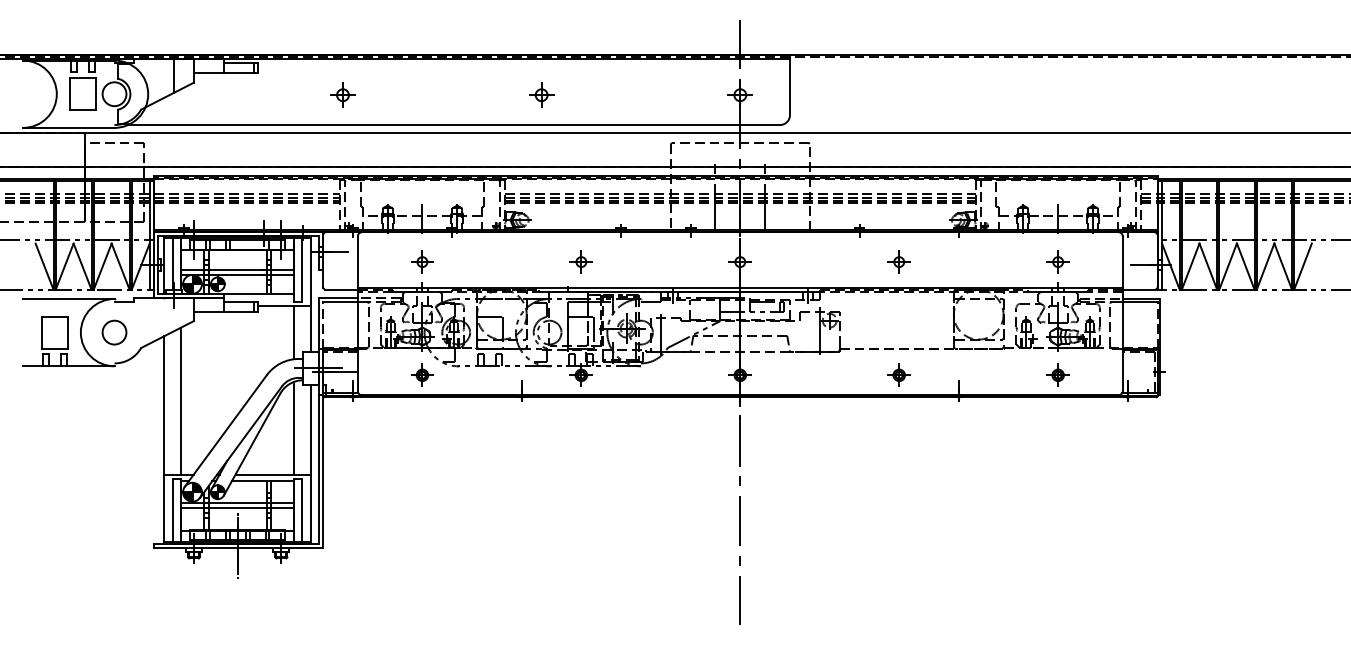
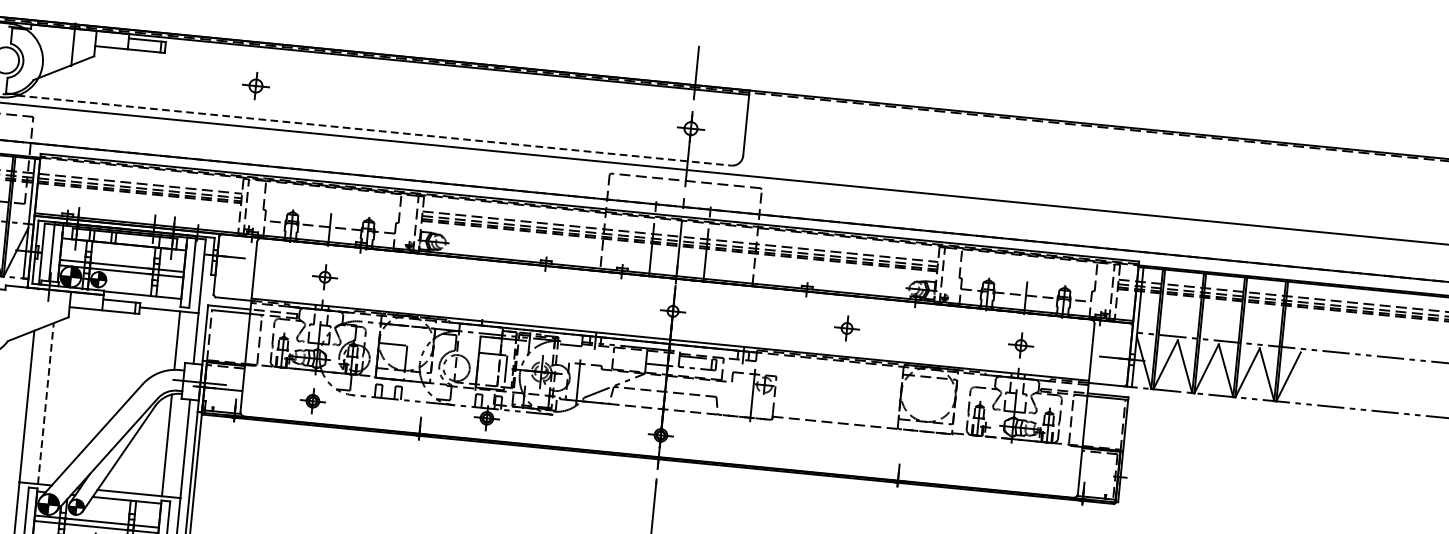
part: (541, 94) -> (473, 106), removed
line: (454, 125) -> (374, 131), solid -> dashed
part: (580, 261) -> (498, 293), removed
part: (898, 374) -> (834, 451), removed
part: (1057, 374) -> (1008, 468), removed
line: (181, 401) -> (46, 404), solid -> dashed

